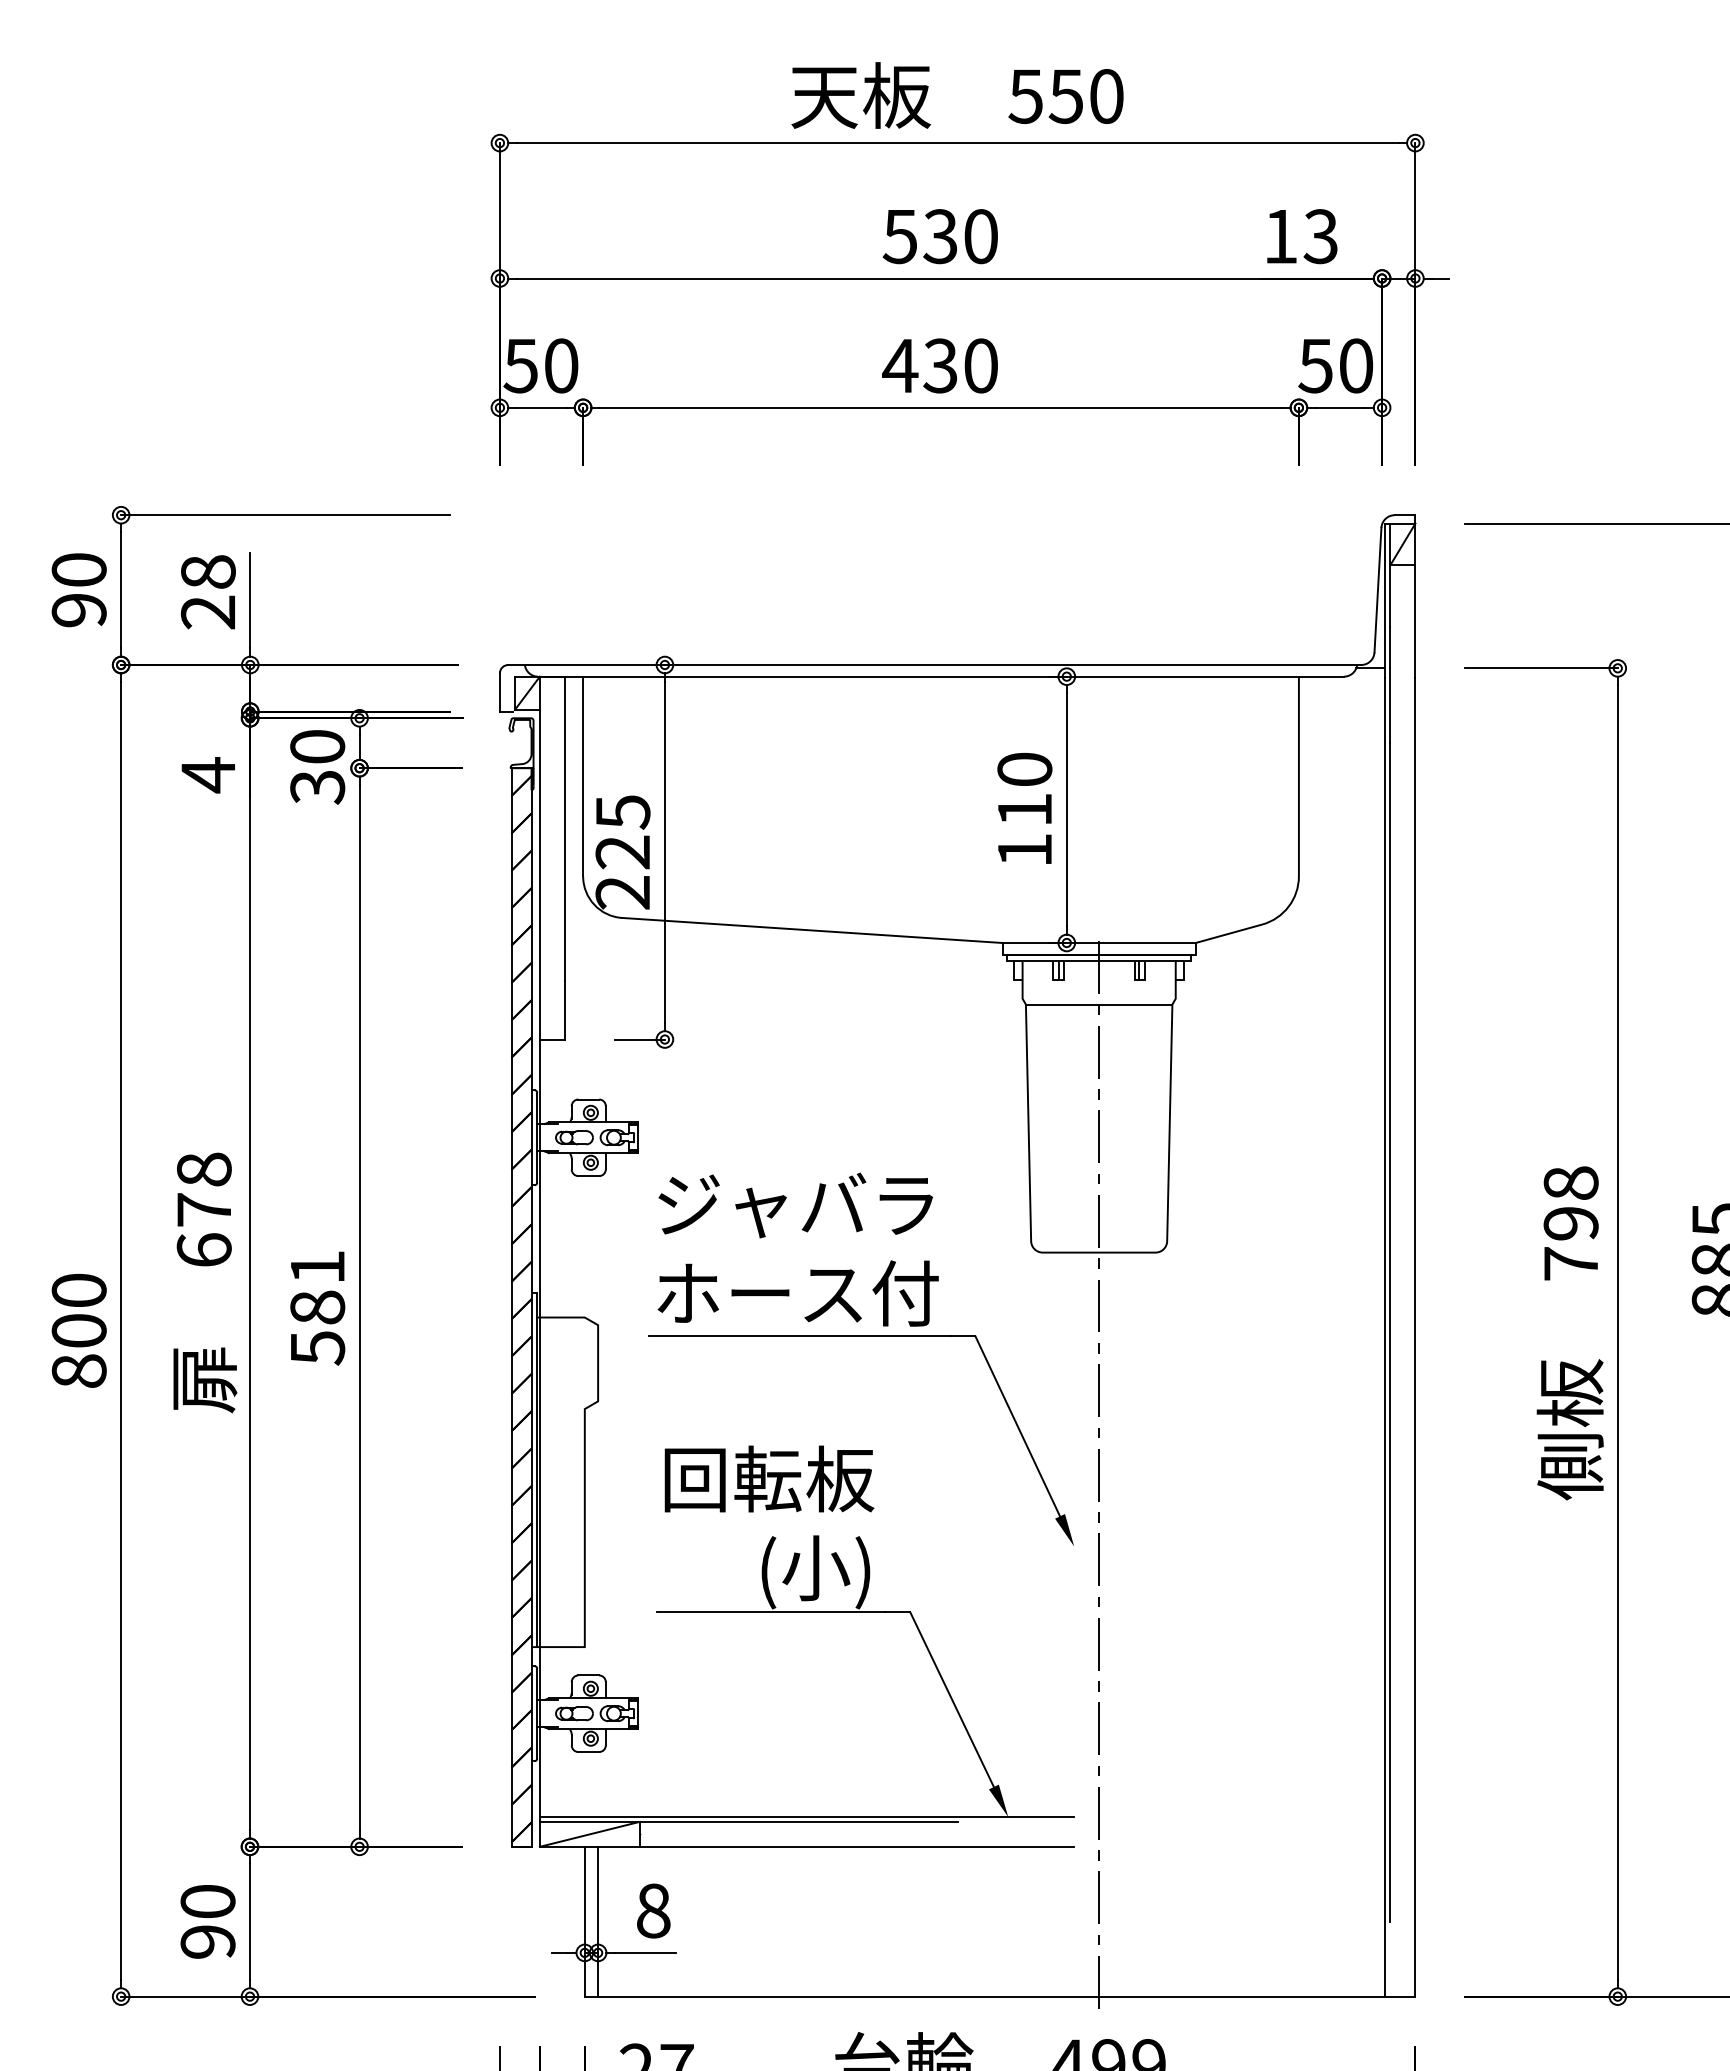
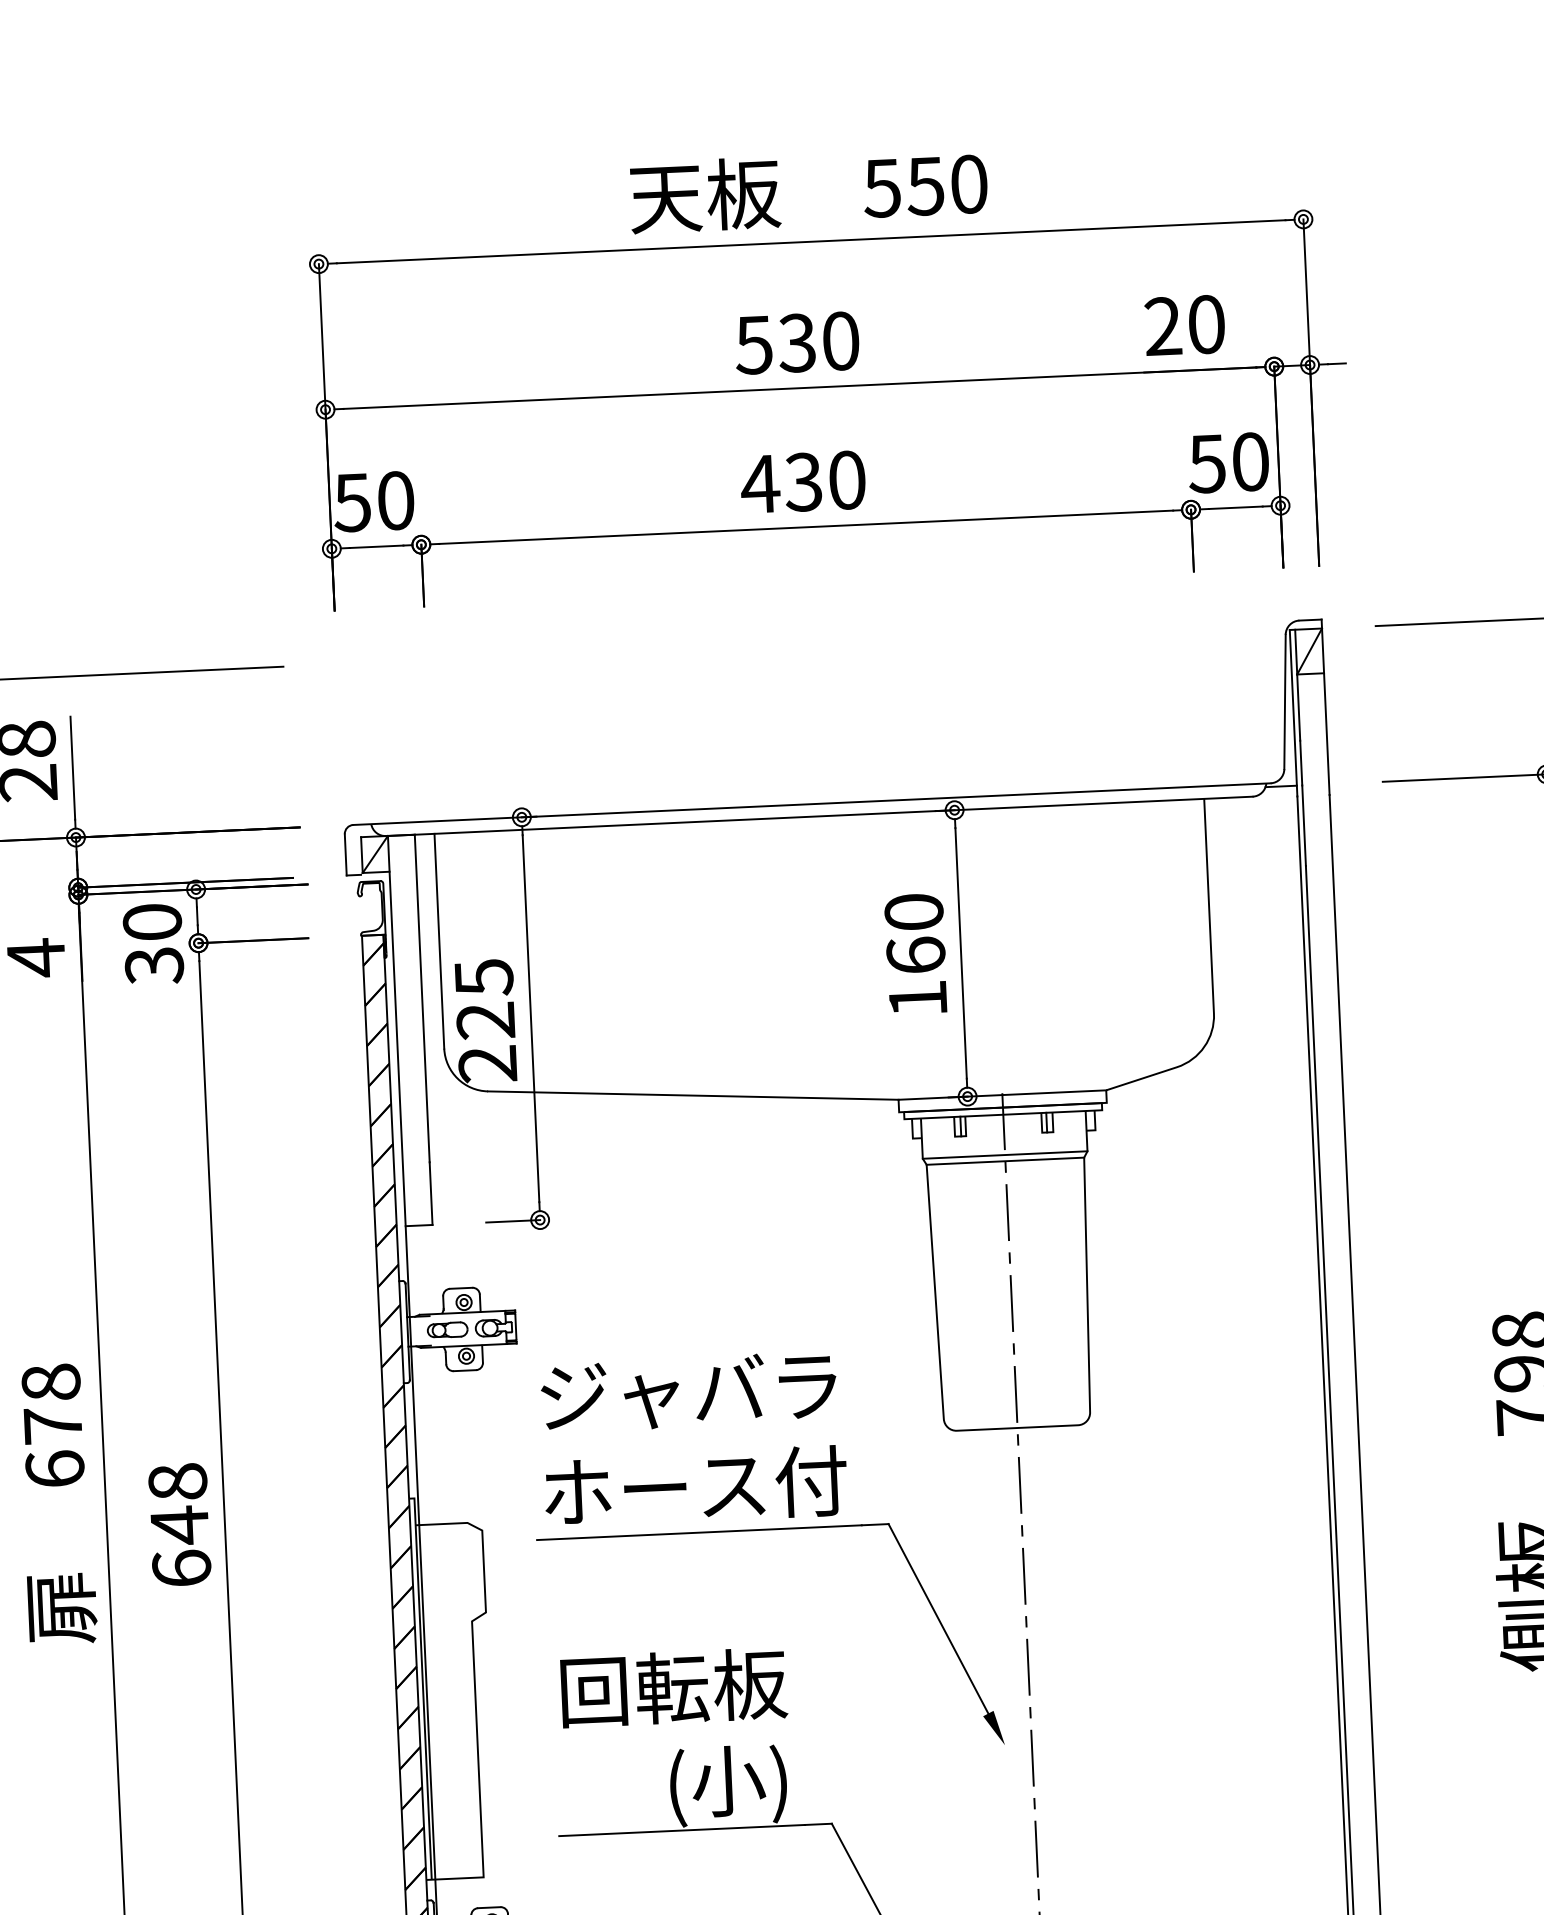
text: (1300, 236) -> (1184, 325), 13 -> 20
text: (1024, 808) -> (915, 954), 110 -> 160
line: (1098, 998) -> (1004, 1154), added
text: (317, 1307) -> (179, 1525), 581 -> 648

